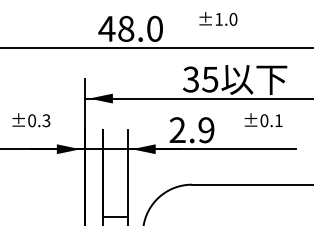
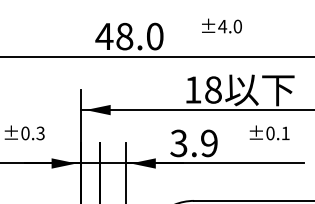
text: (218, 19) -> (222, 26), ±1.0 -> ±4.0
text: (200, 79) -> (203, 89), 35 -> 18
text: (177, 130) -> (178, 143), 2.9 -> 3.9

